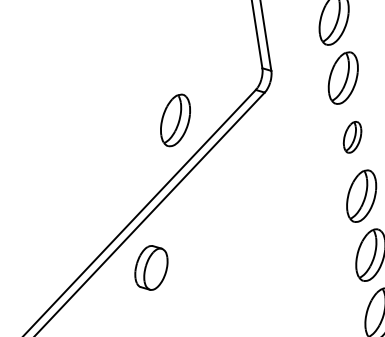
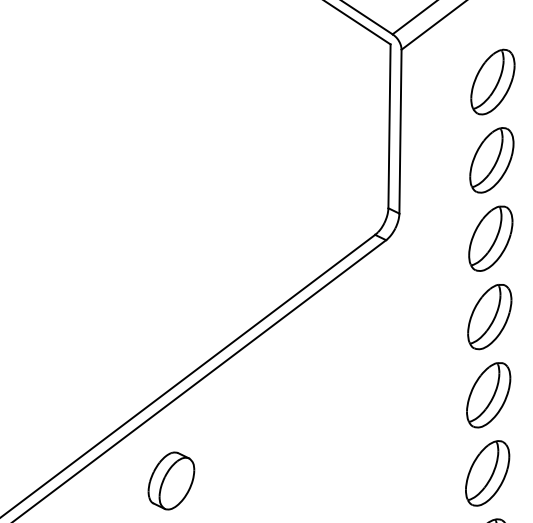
part: (175, 120) -> (264, 256), removed
part: (352, 137) -> (489, 317), size x1.67
part: (151, 267) -> (171, 480), moved

